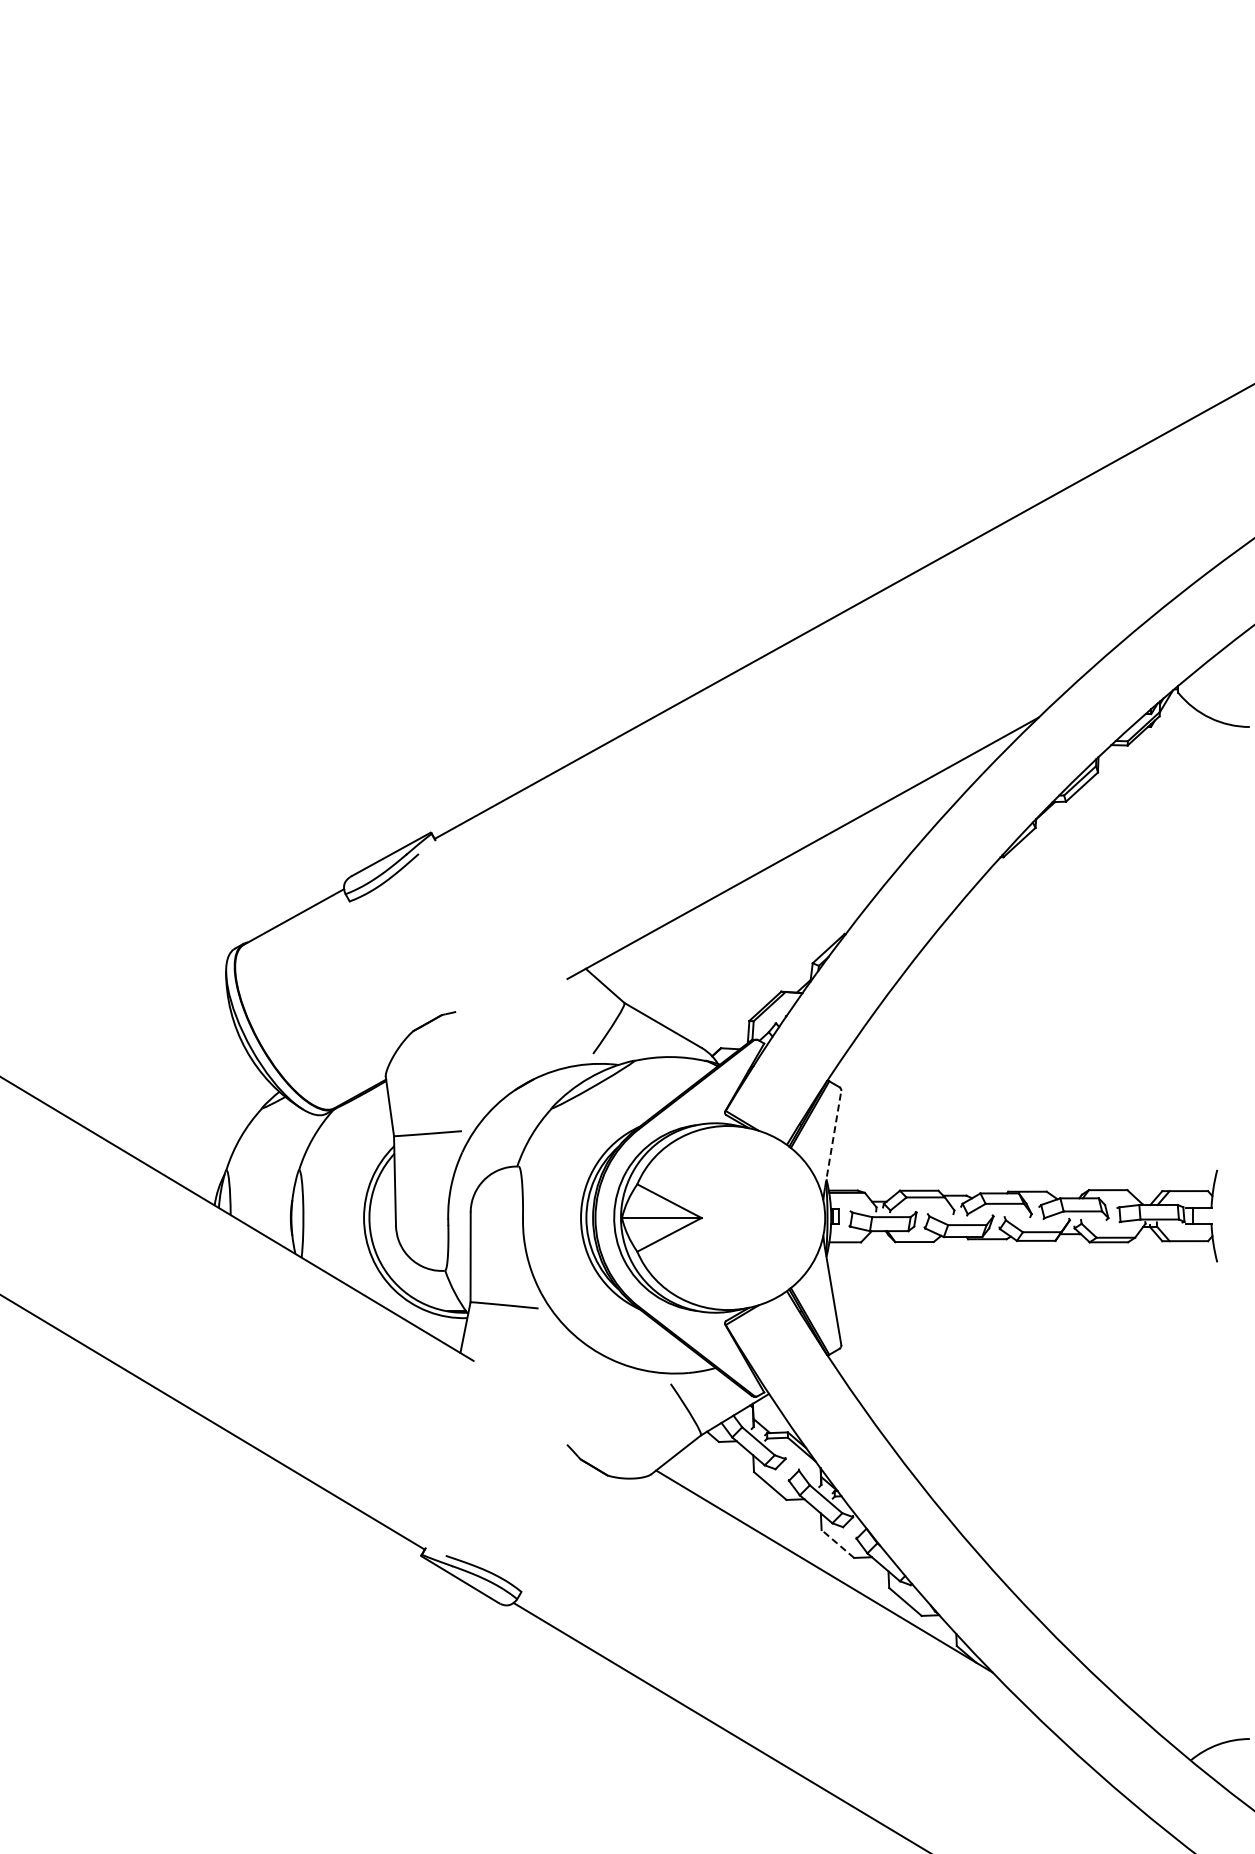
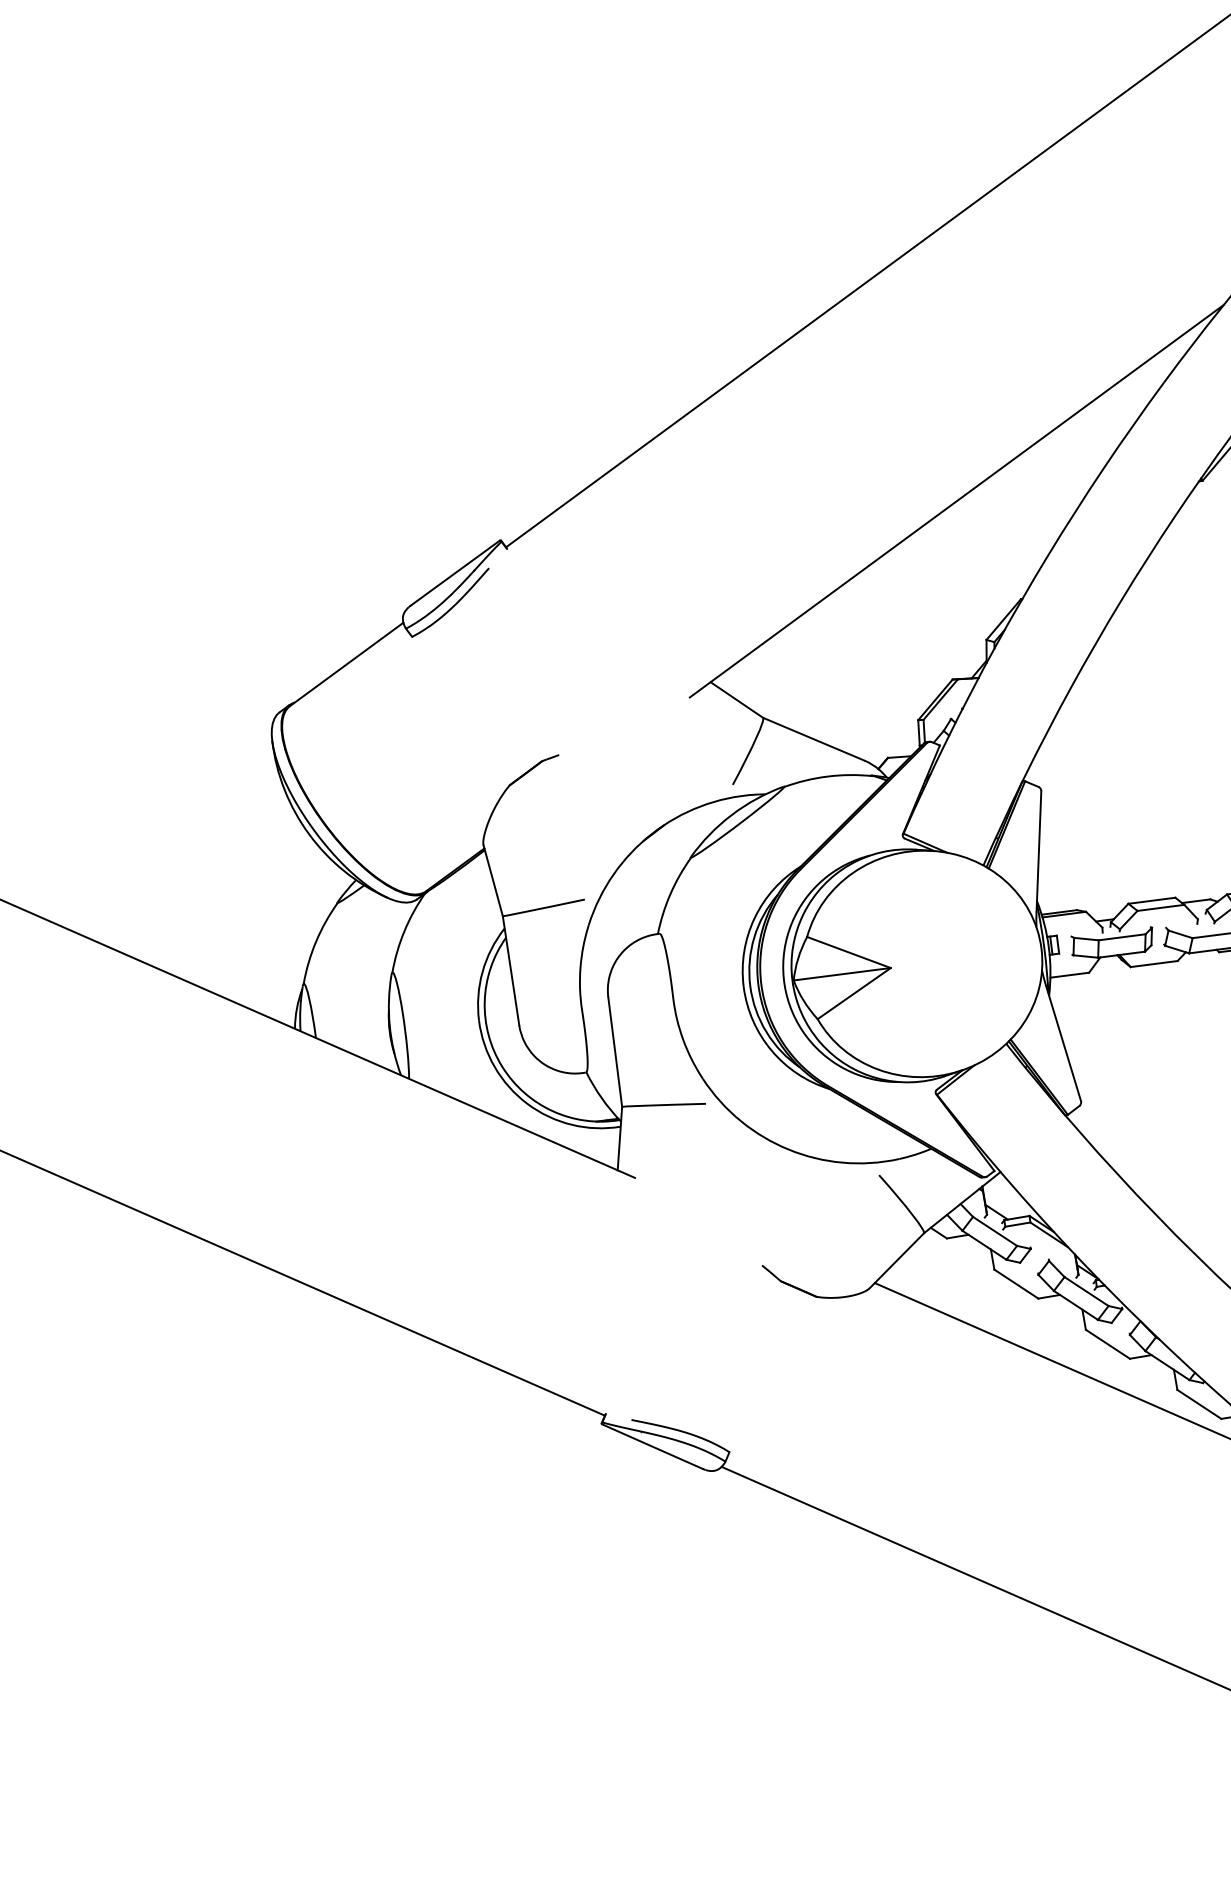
line: (833, 1139) -> (1039, 851), dashed -> solid
line: (837, 1543) -> (1107, 1343), dashed -> solid

